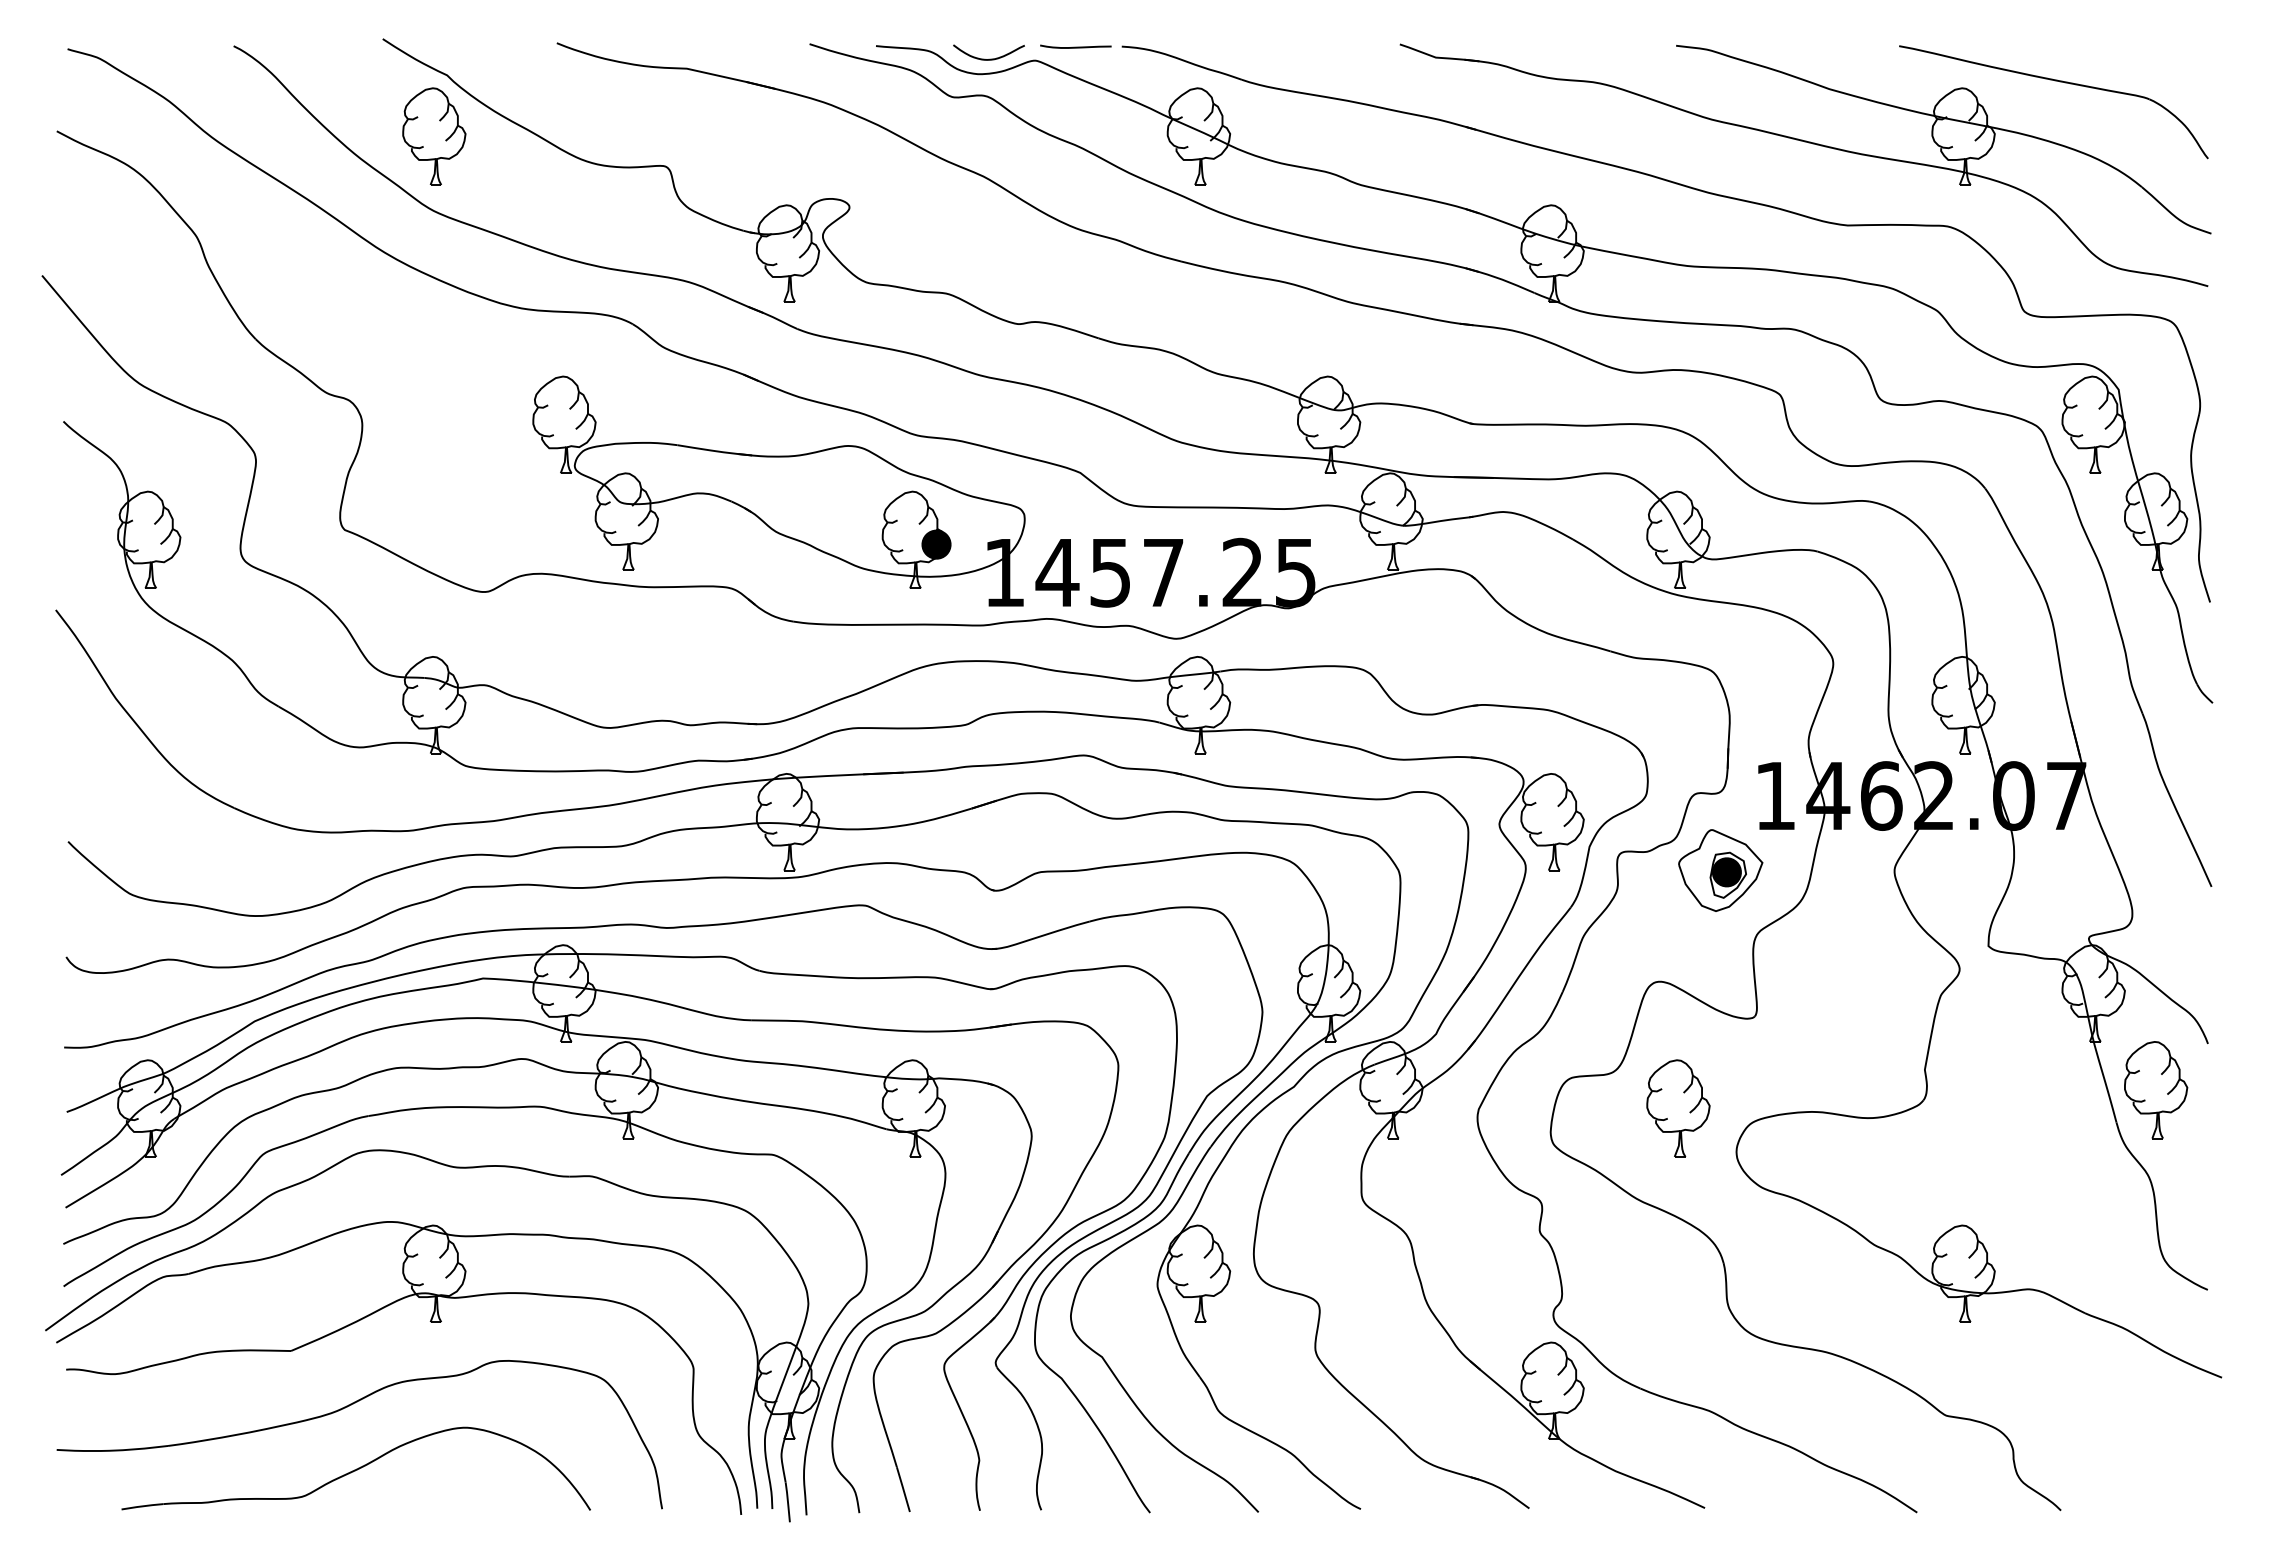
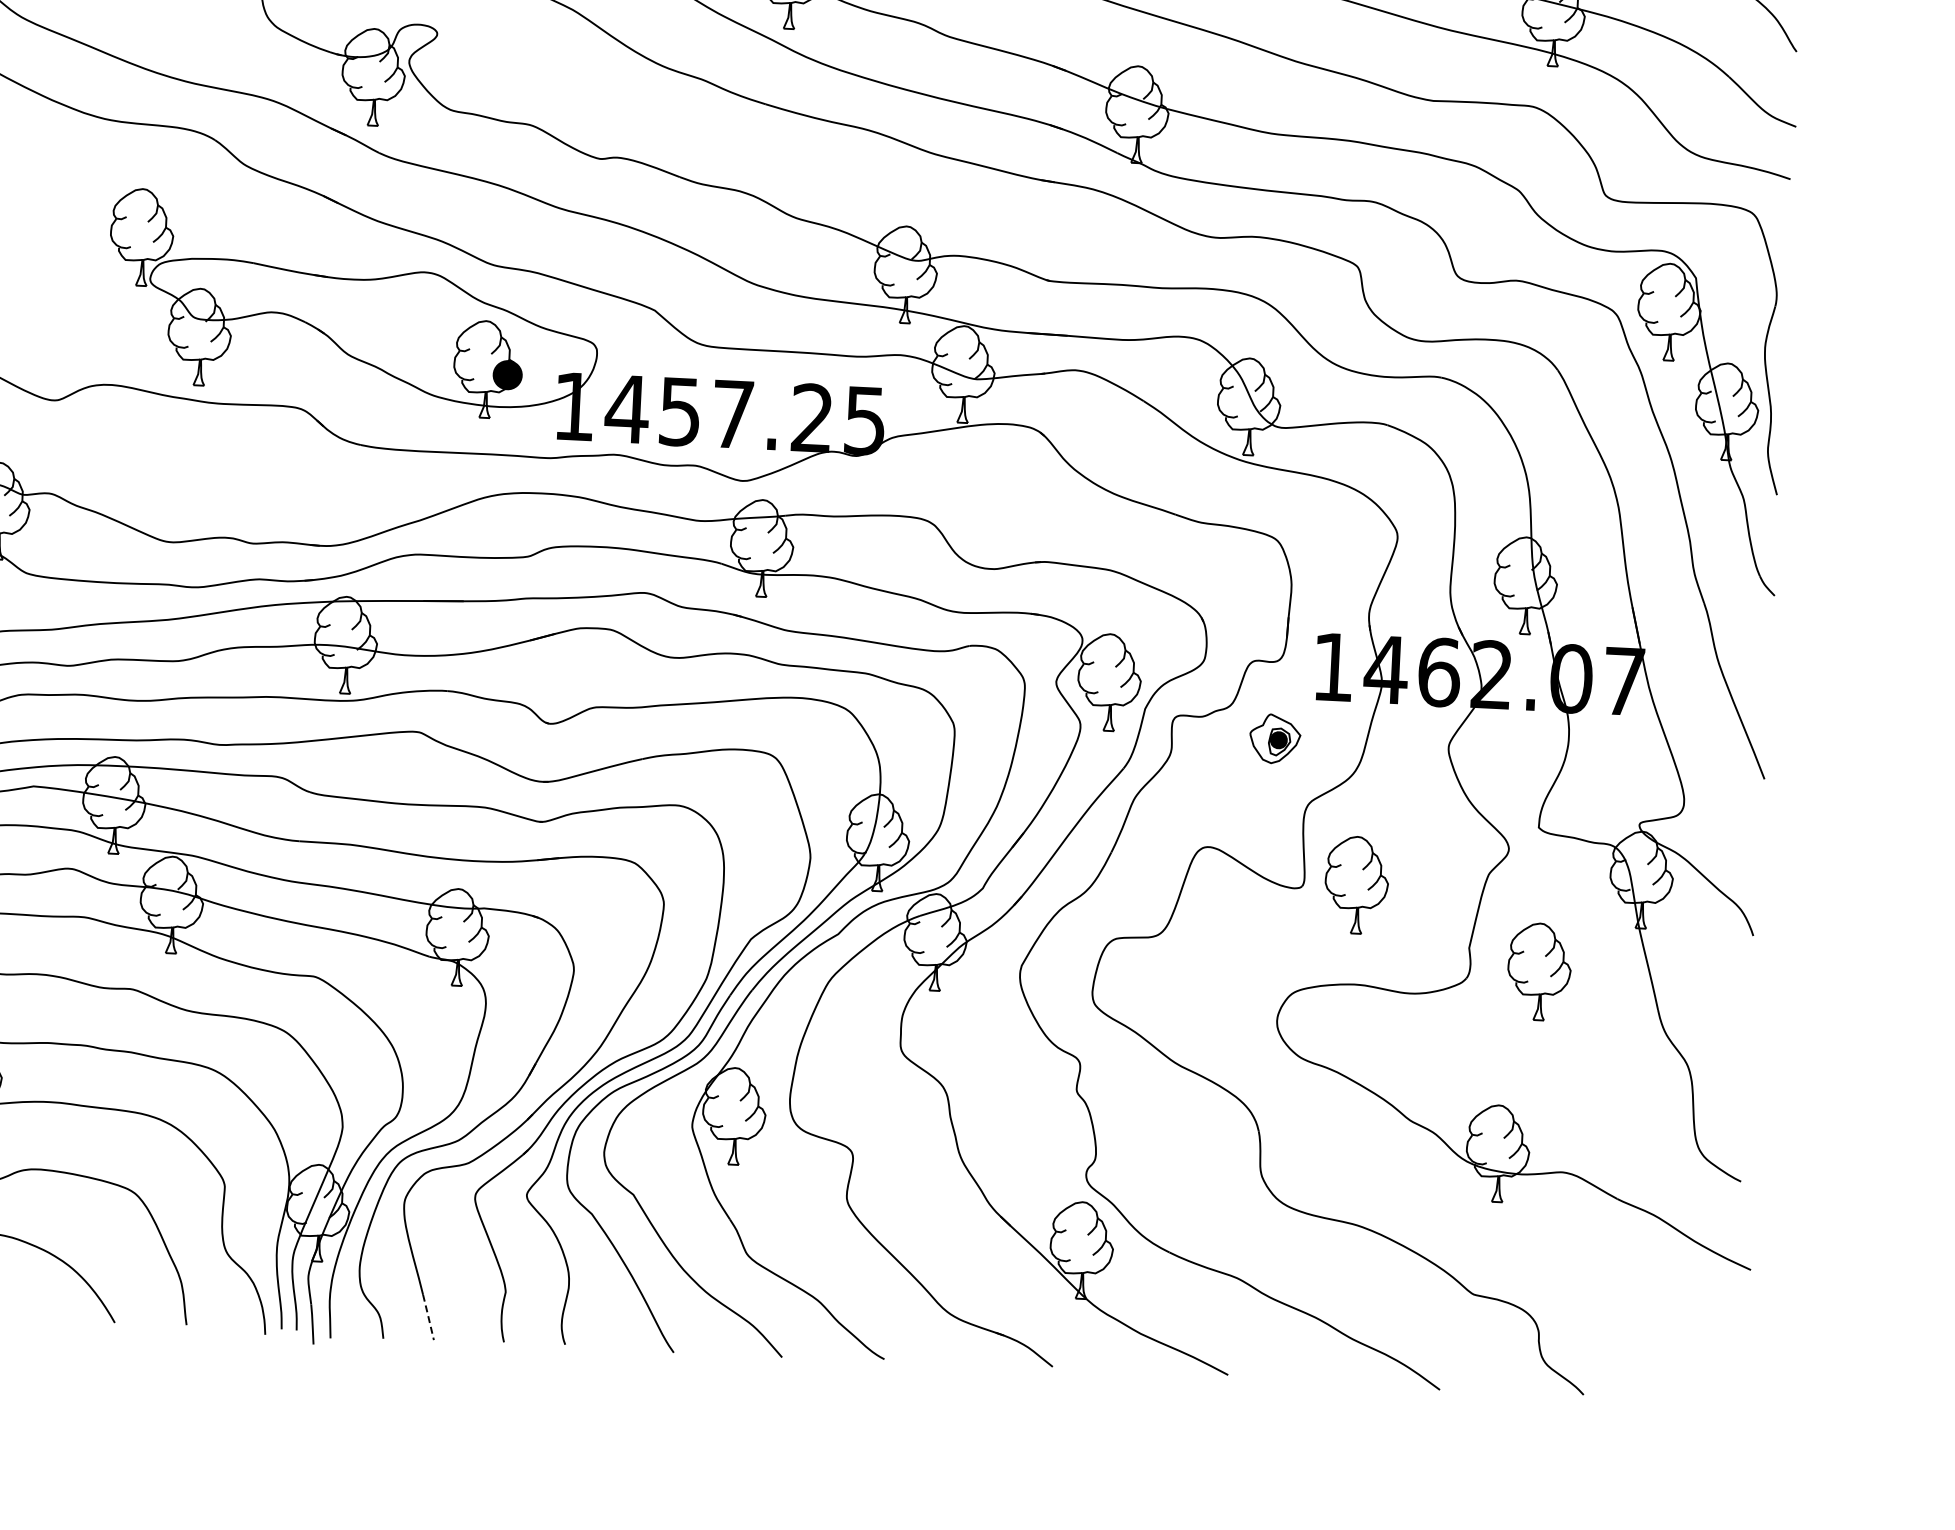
part: (1720, 870) -> (1274, 738), size x0.6
part: (2156, 1090) -> (1539, 972), moved
part: (1678, 1108) -> (1356, 885), moved
line: (903, 1489) -> (428, 1317), solid -> dashed

